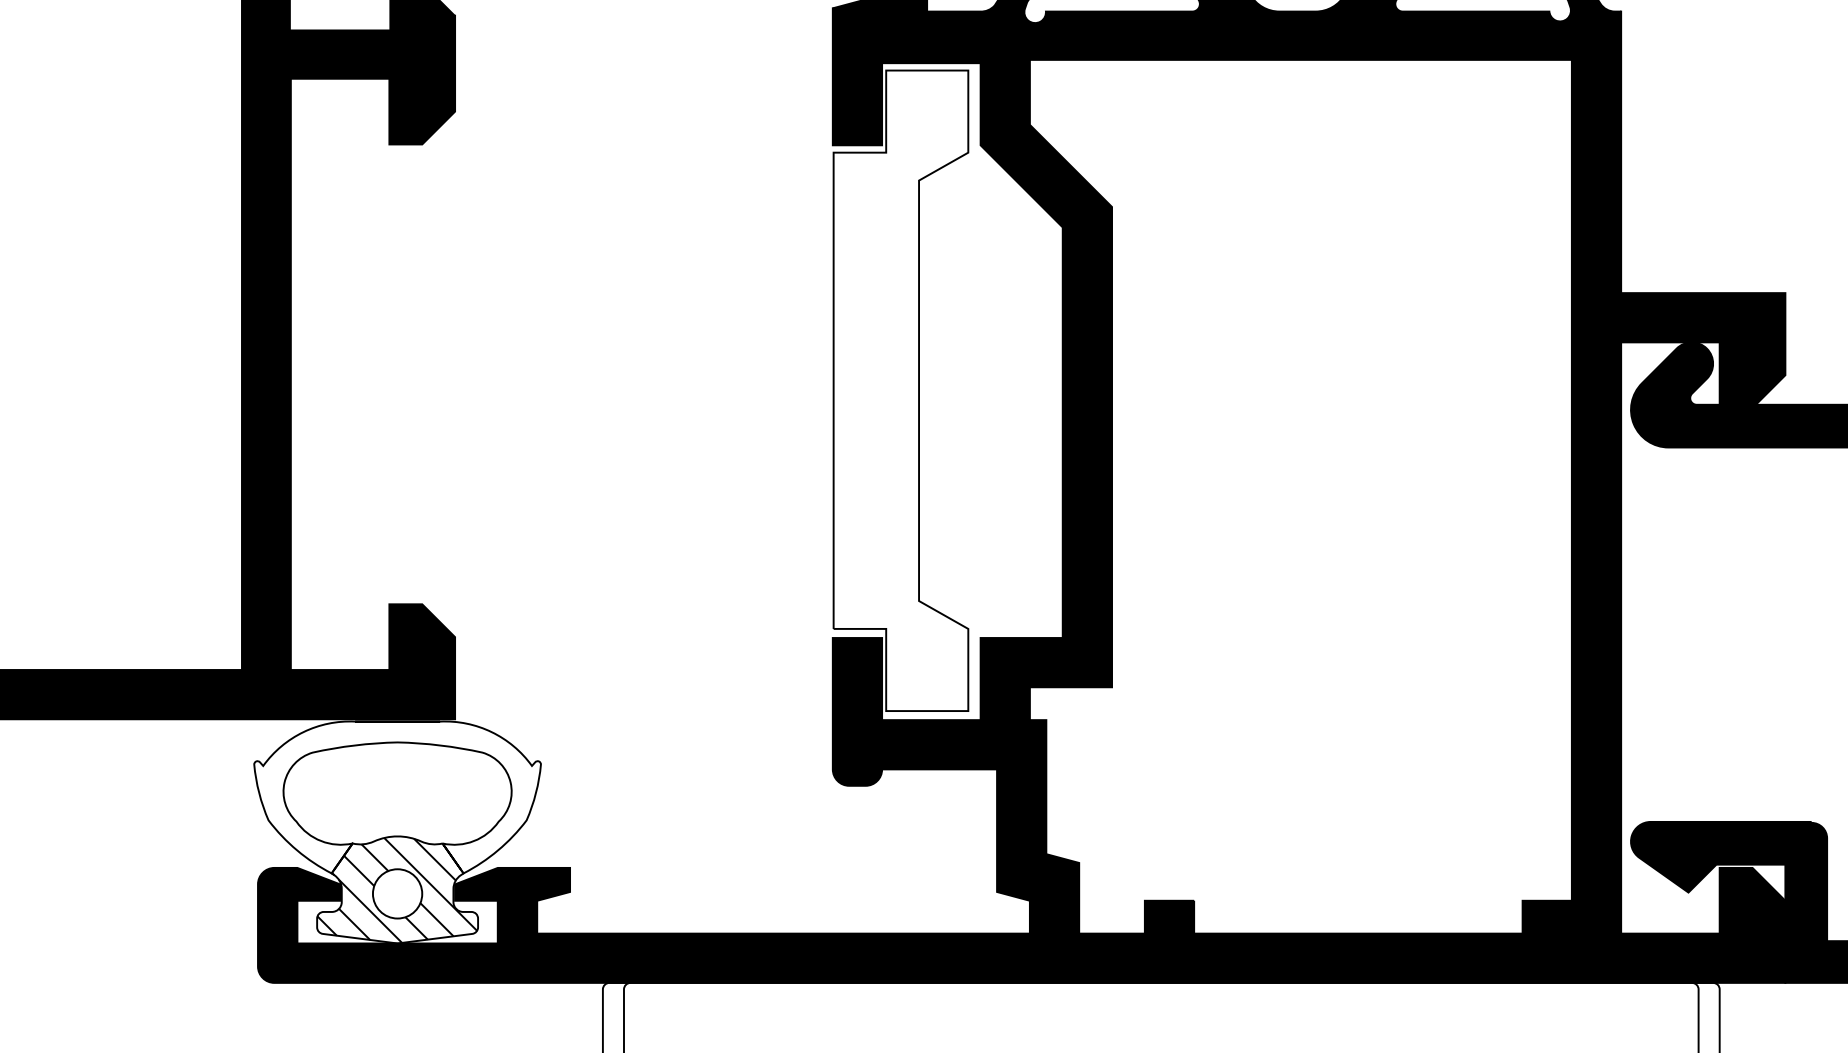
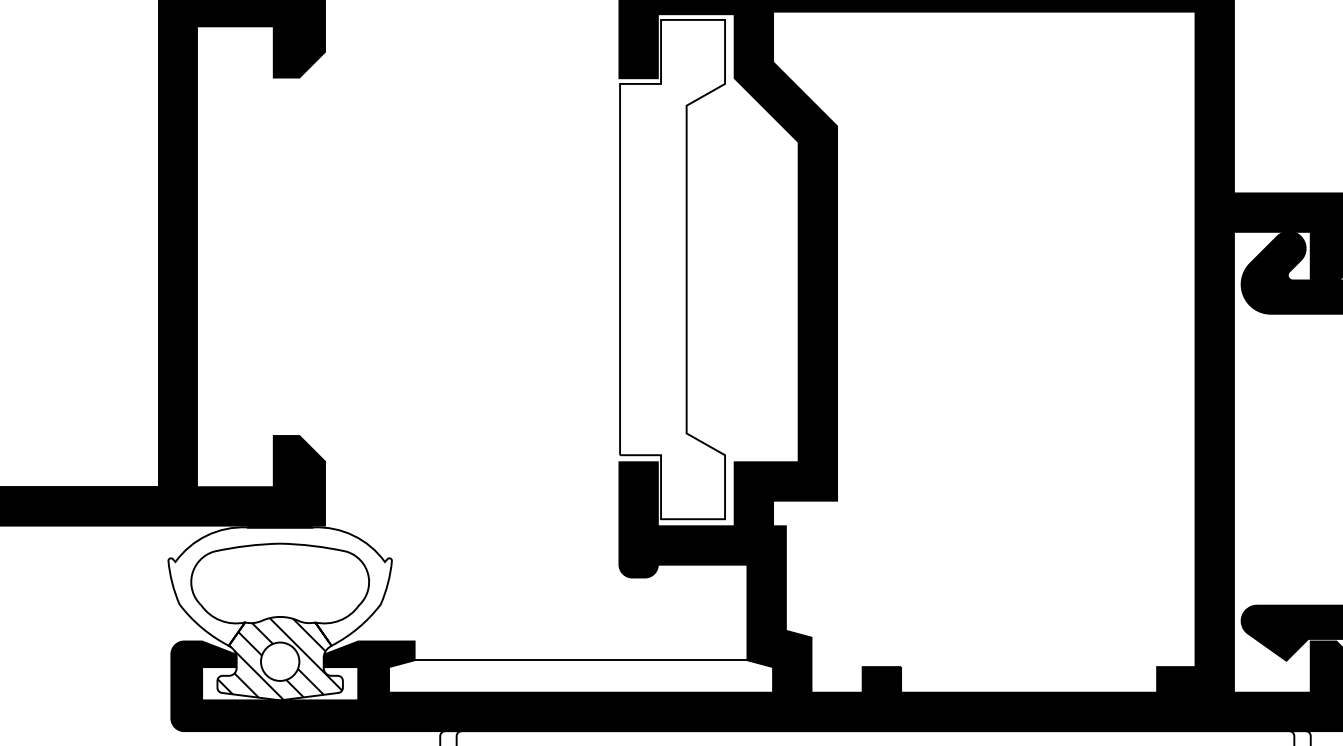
line: (783, 891) -> (581, 659), added

